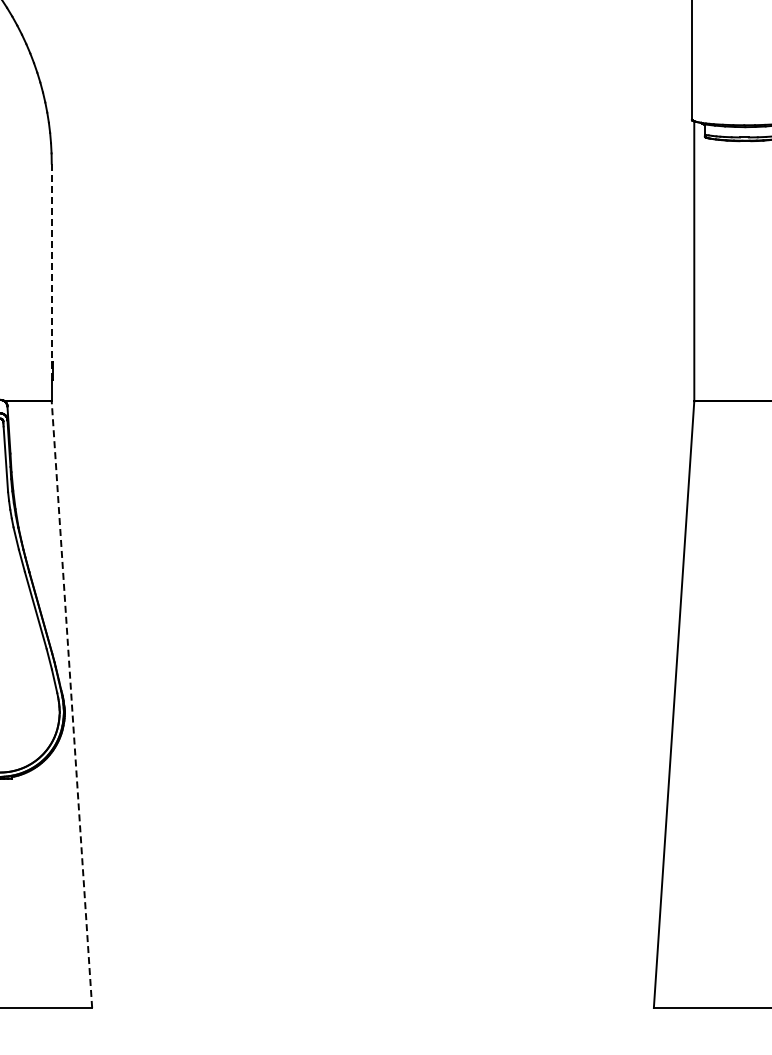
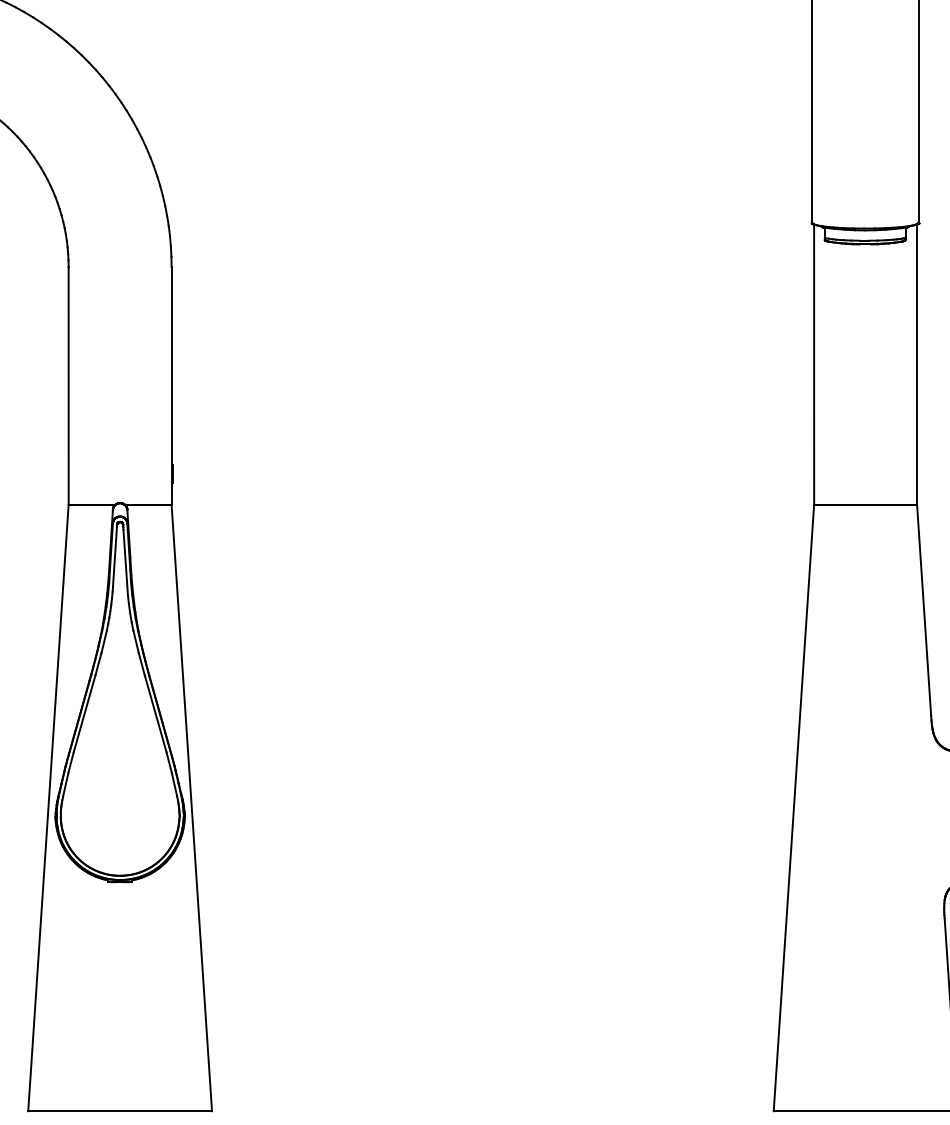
line: (51, 271) -> (171, 374), dashed -> solid
line: (71, 704) -> (191, 807), dashed -> solid

